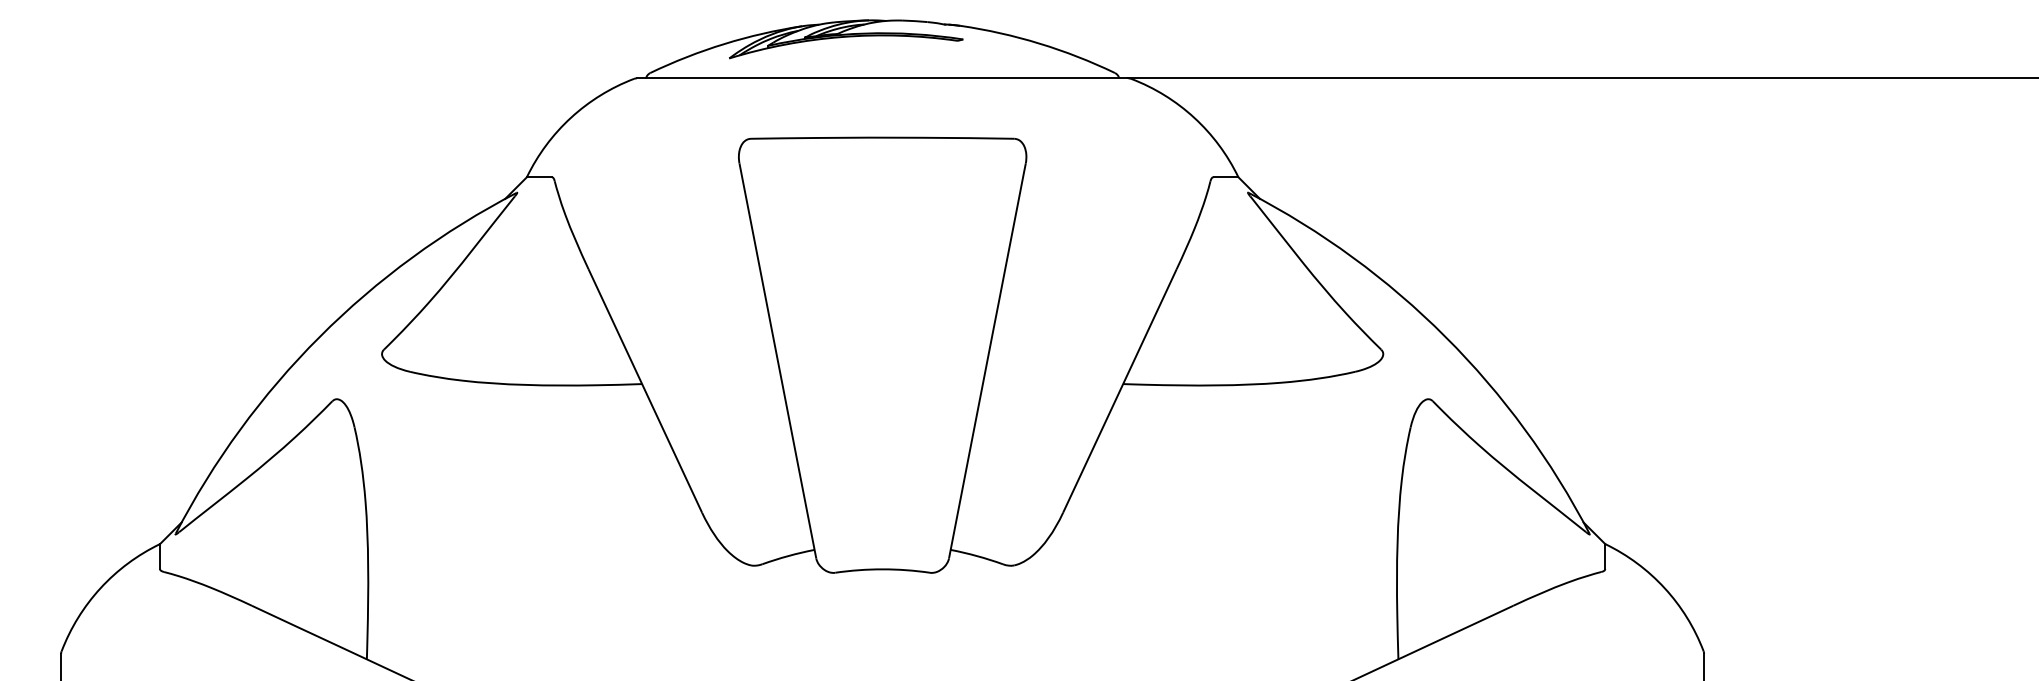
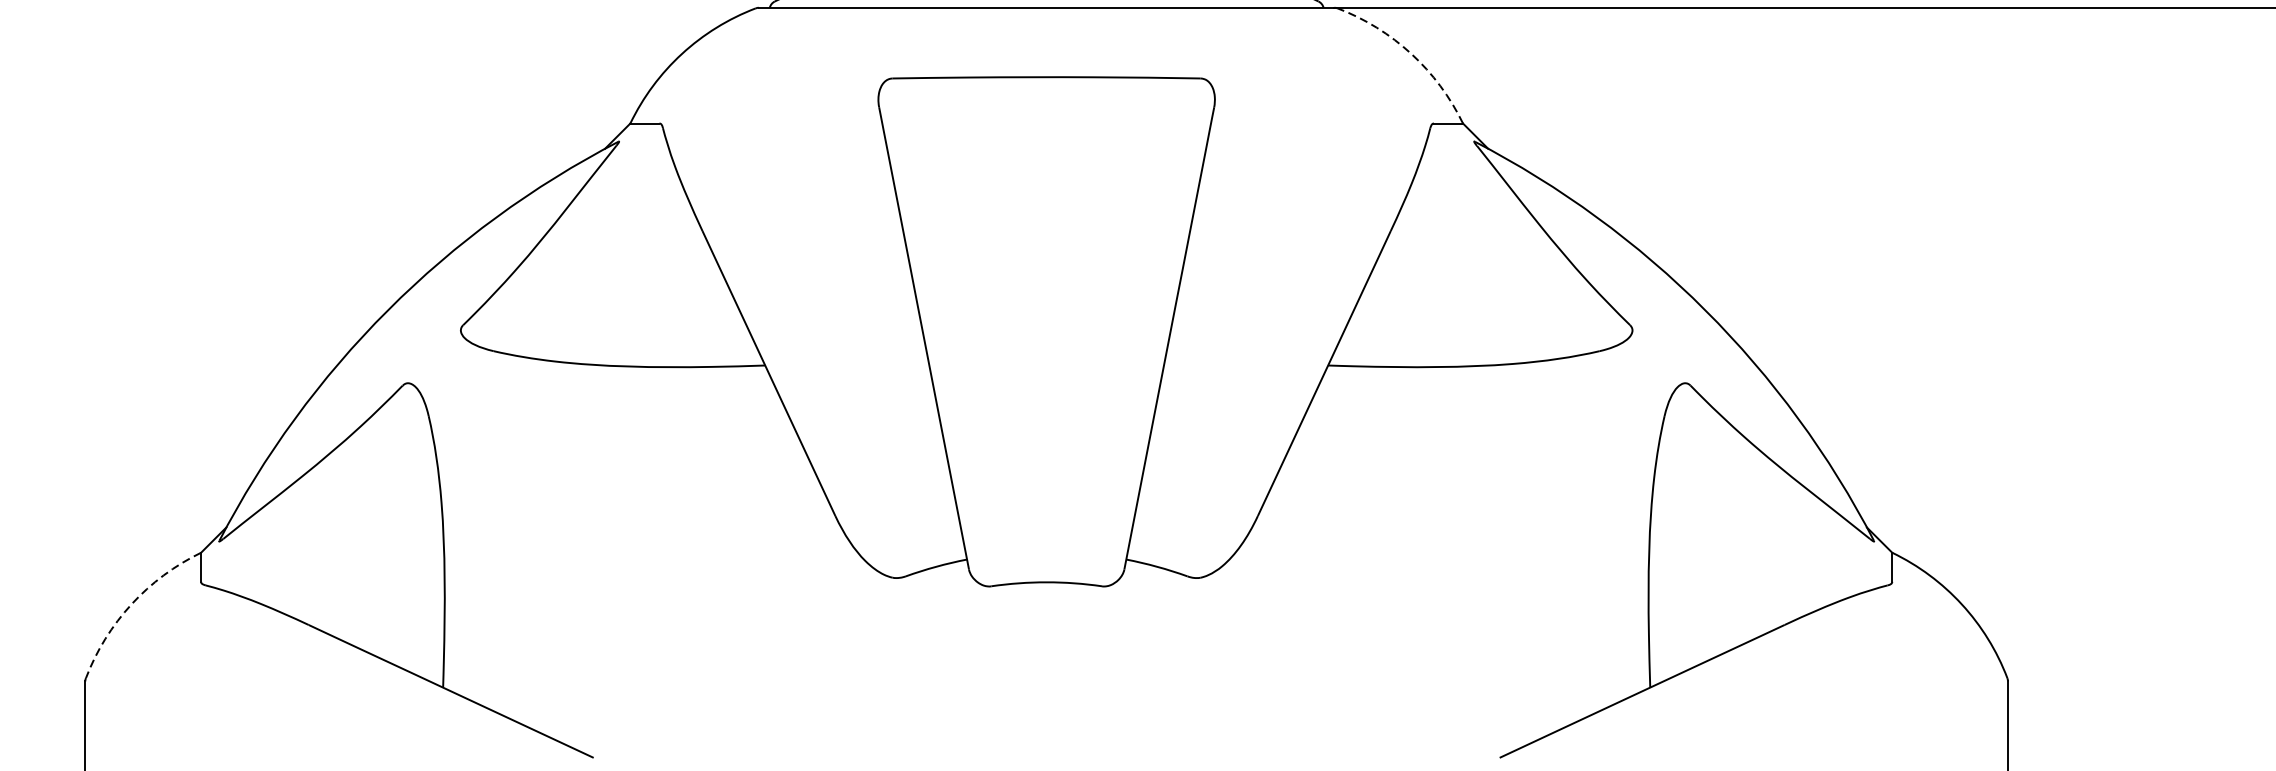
arc: (1194, 117) -> (1411, 53), solid -> dashed
arc: (100, 588) -> (131, 604), solid -> dashed

